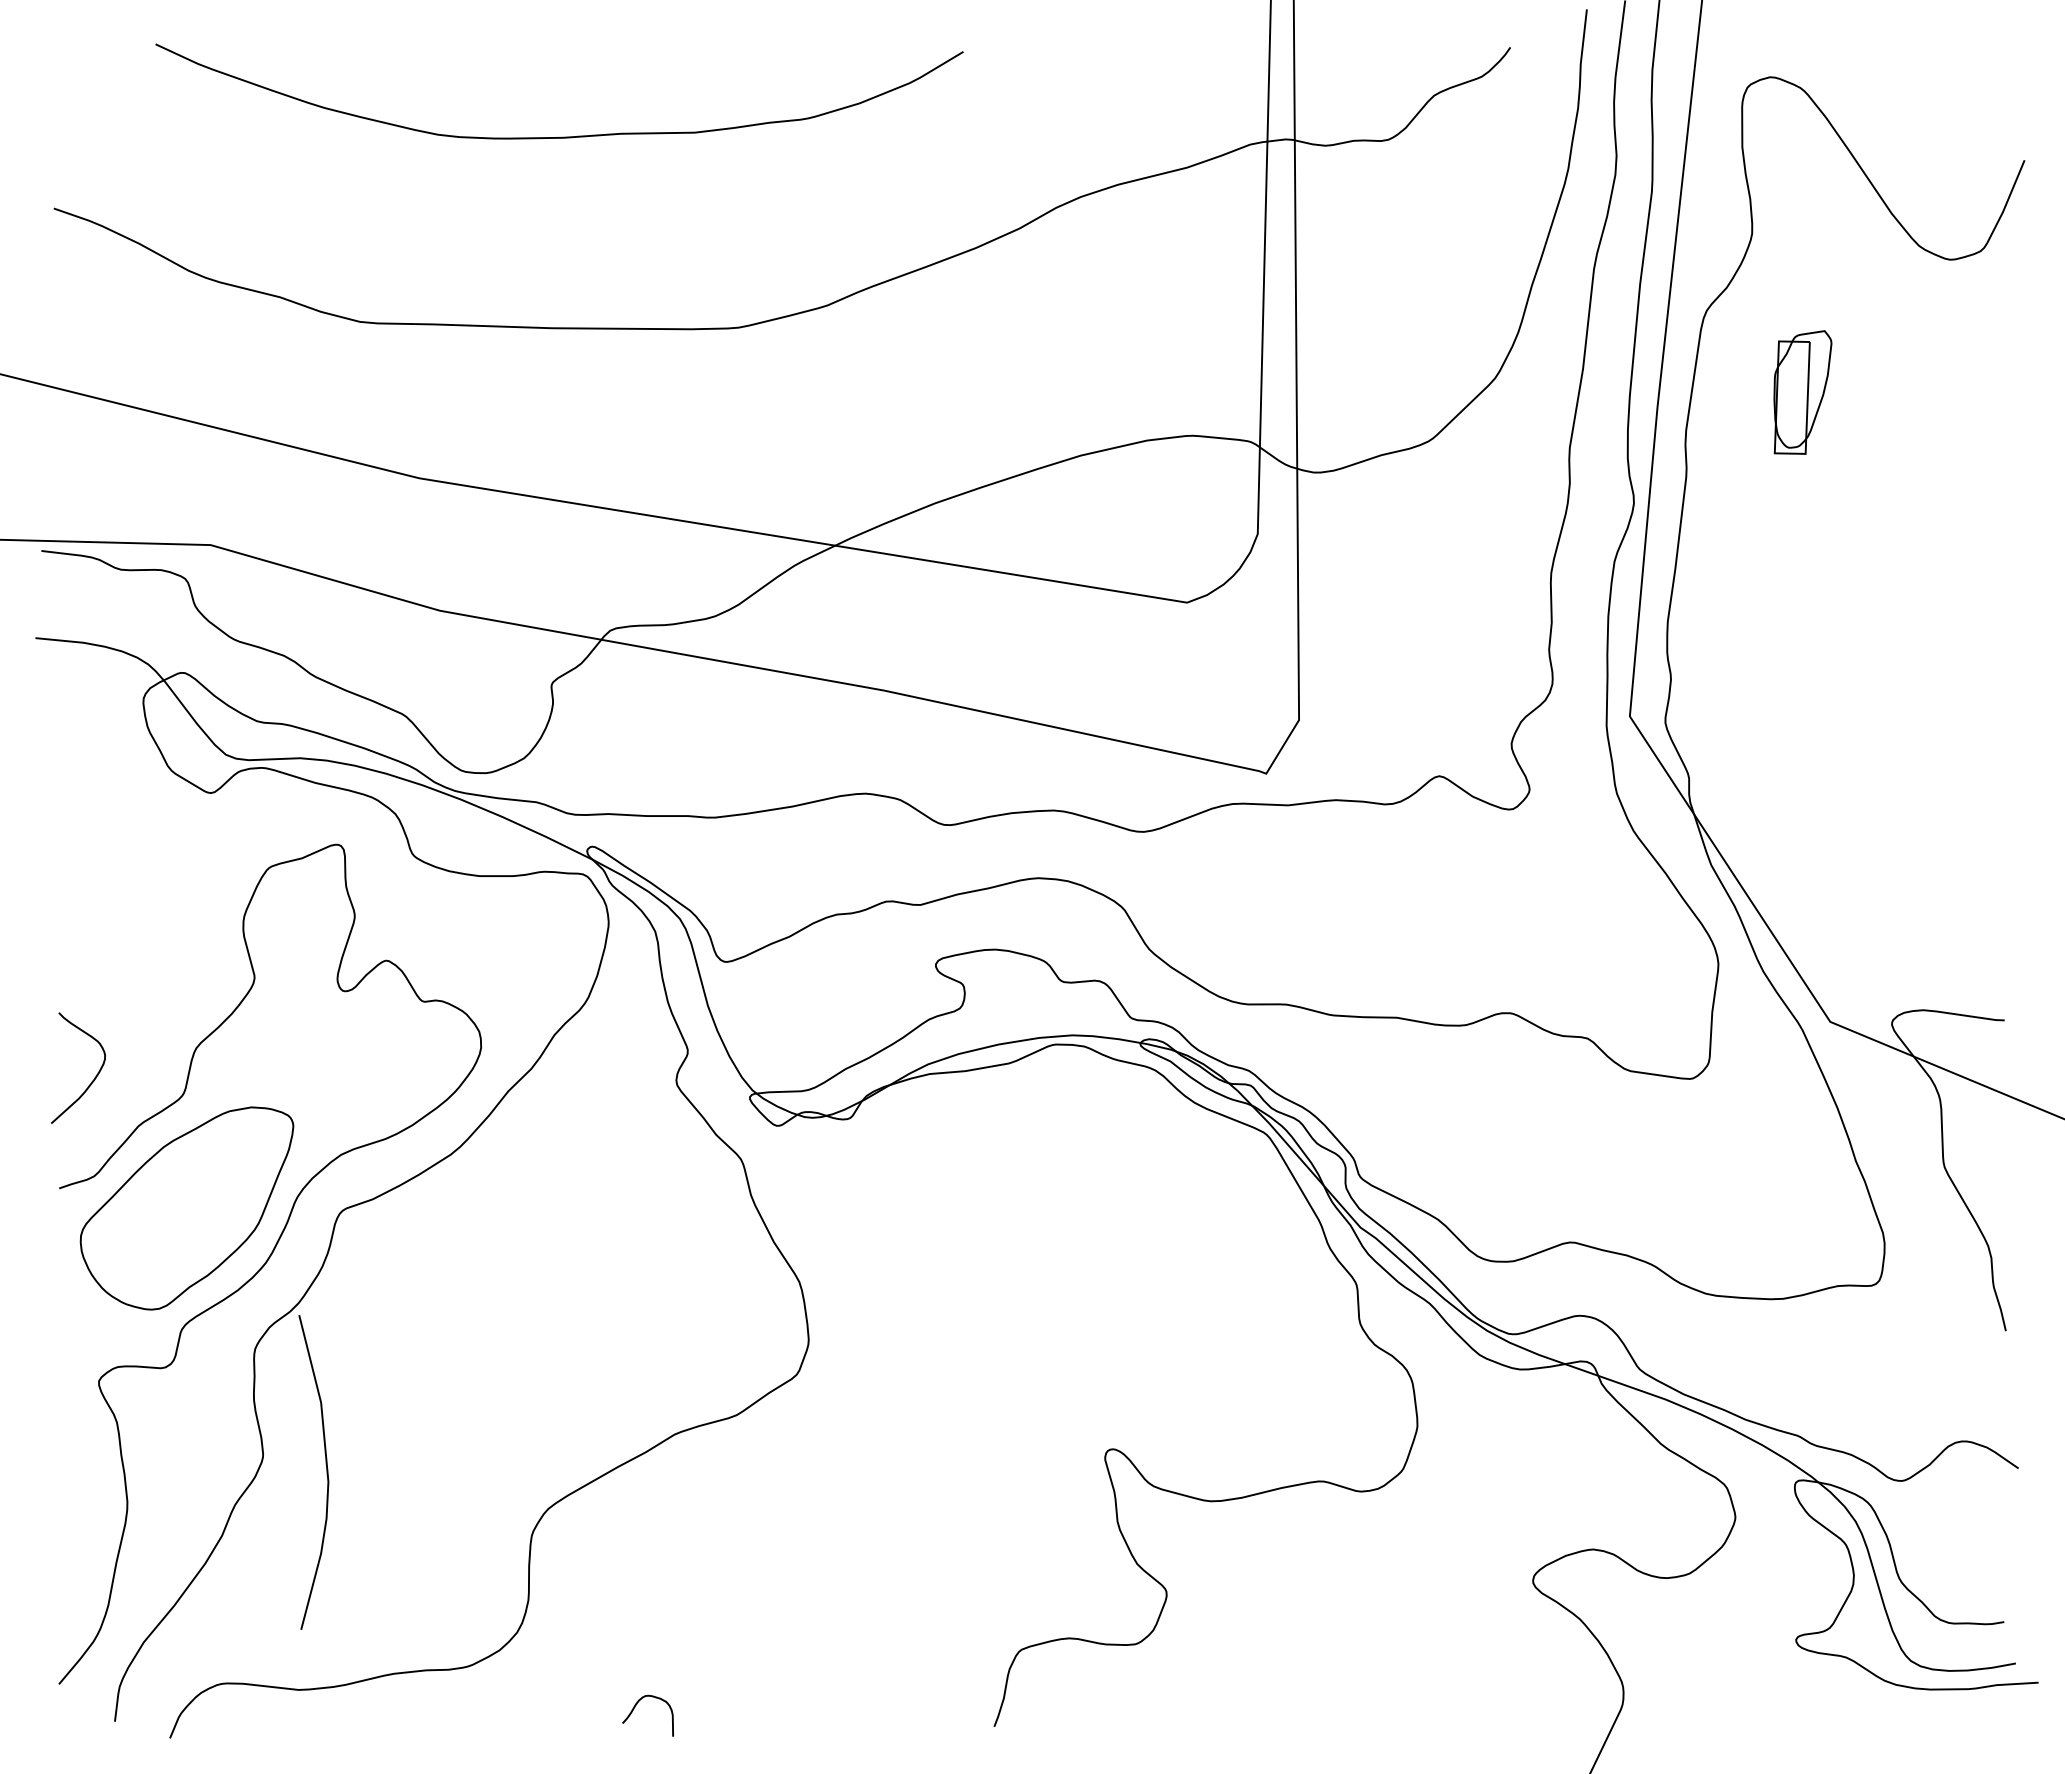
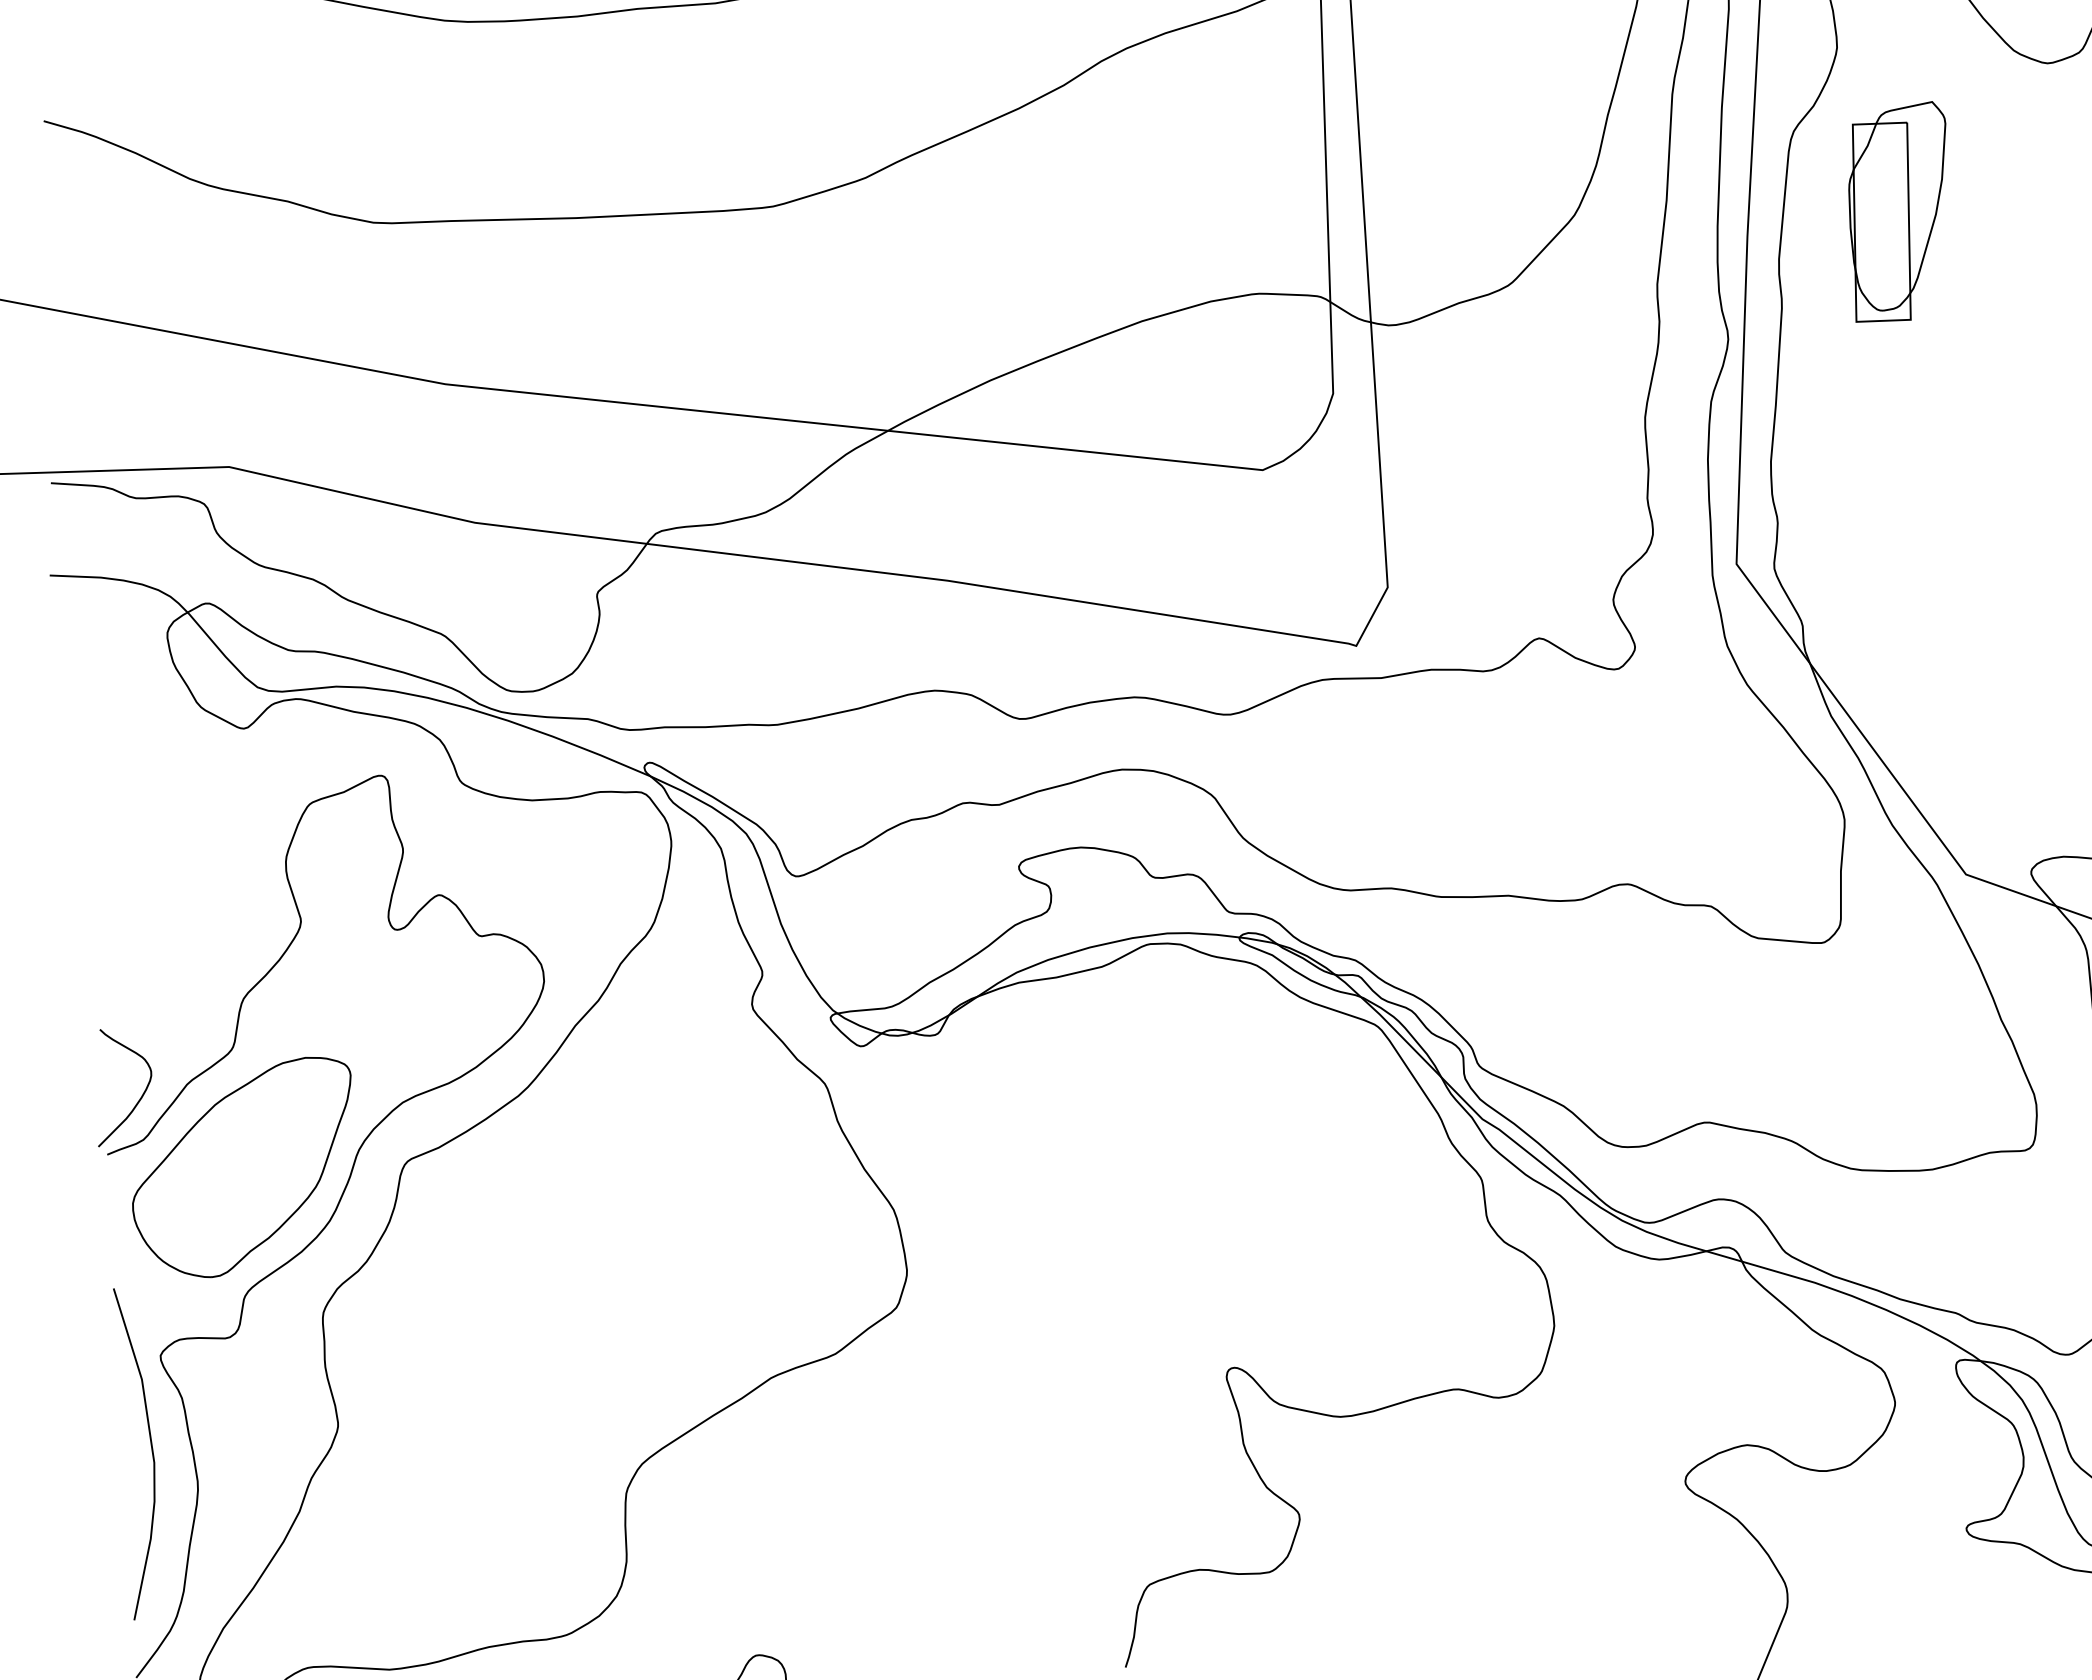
part: (1802, 392) -> (1899, 212), size x1.67
curve: (94, 1077) -> (141, 1095), moved
curve: (326, 1472) -> (151, 1452), moved

